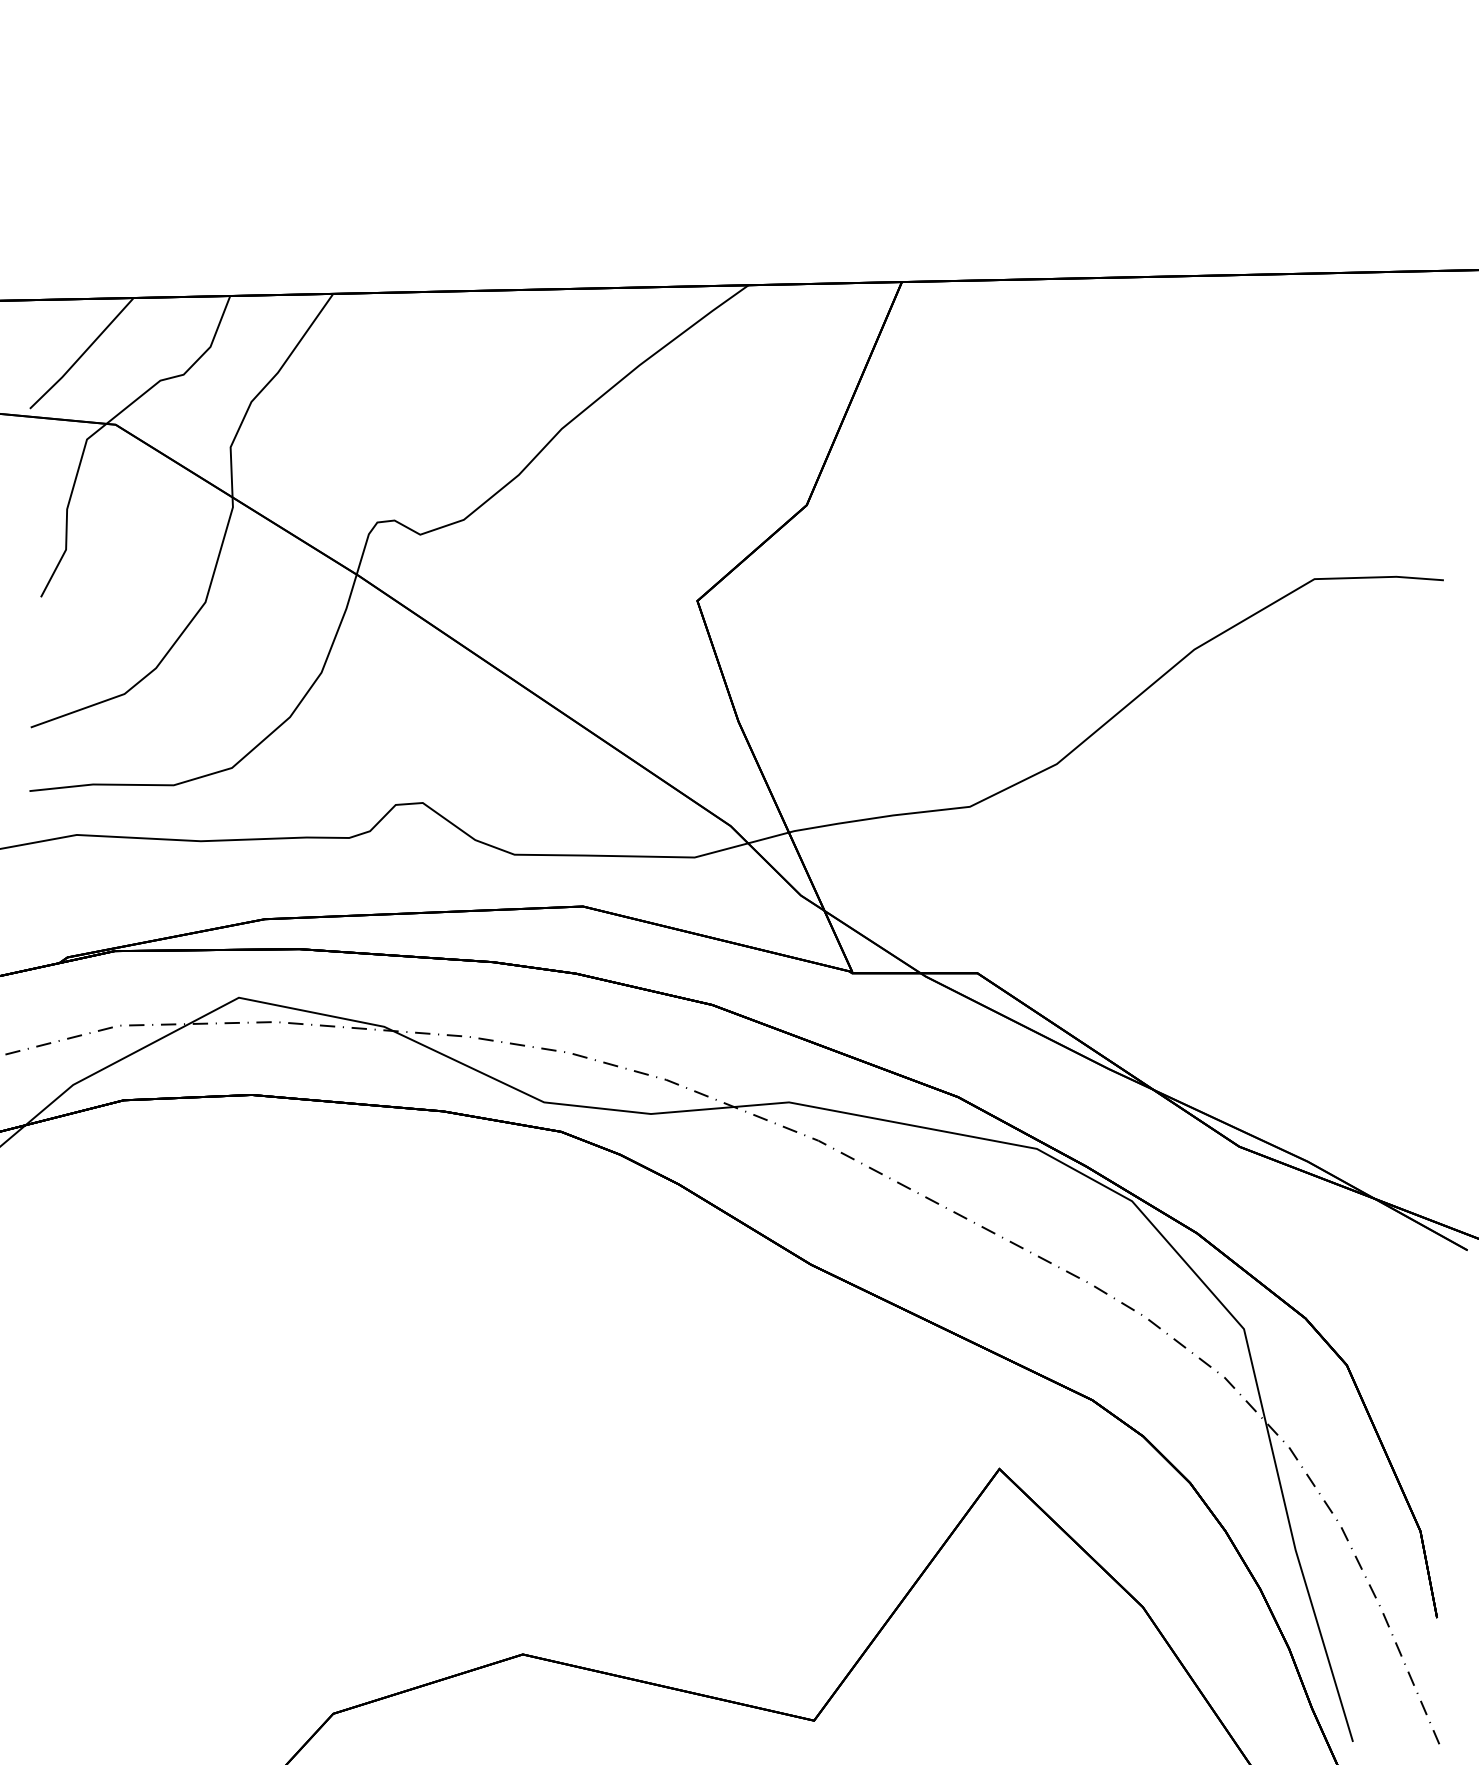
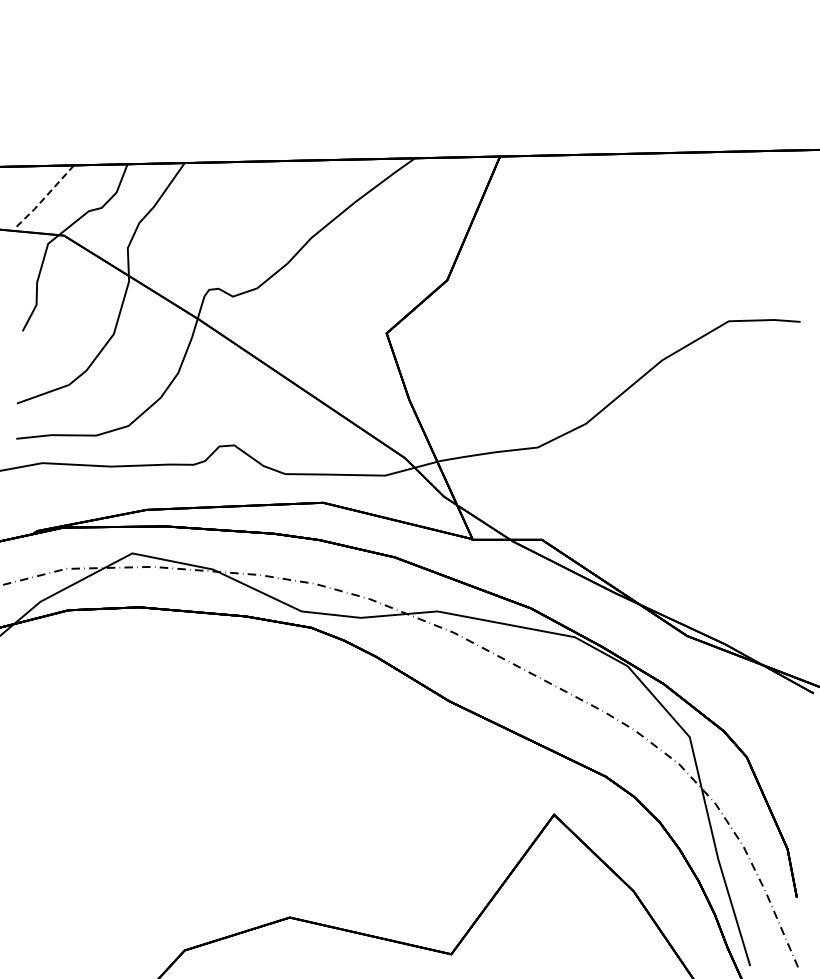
line: (80, 357) -> (44, 198), solid -> dashed

